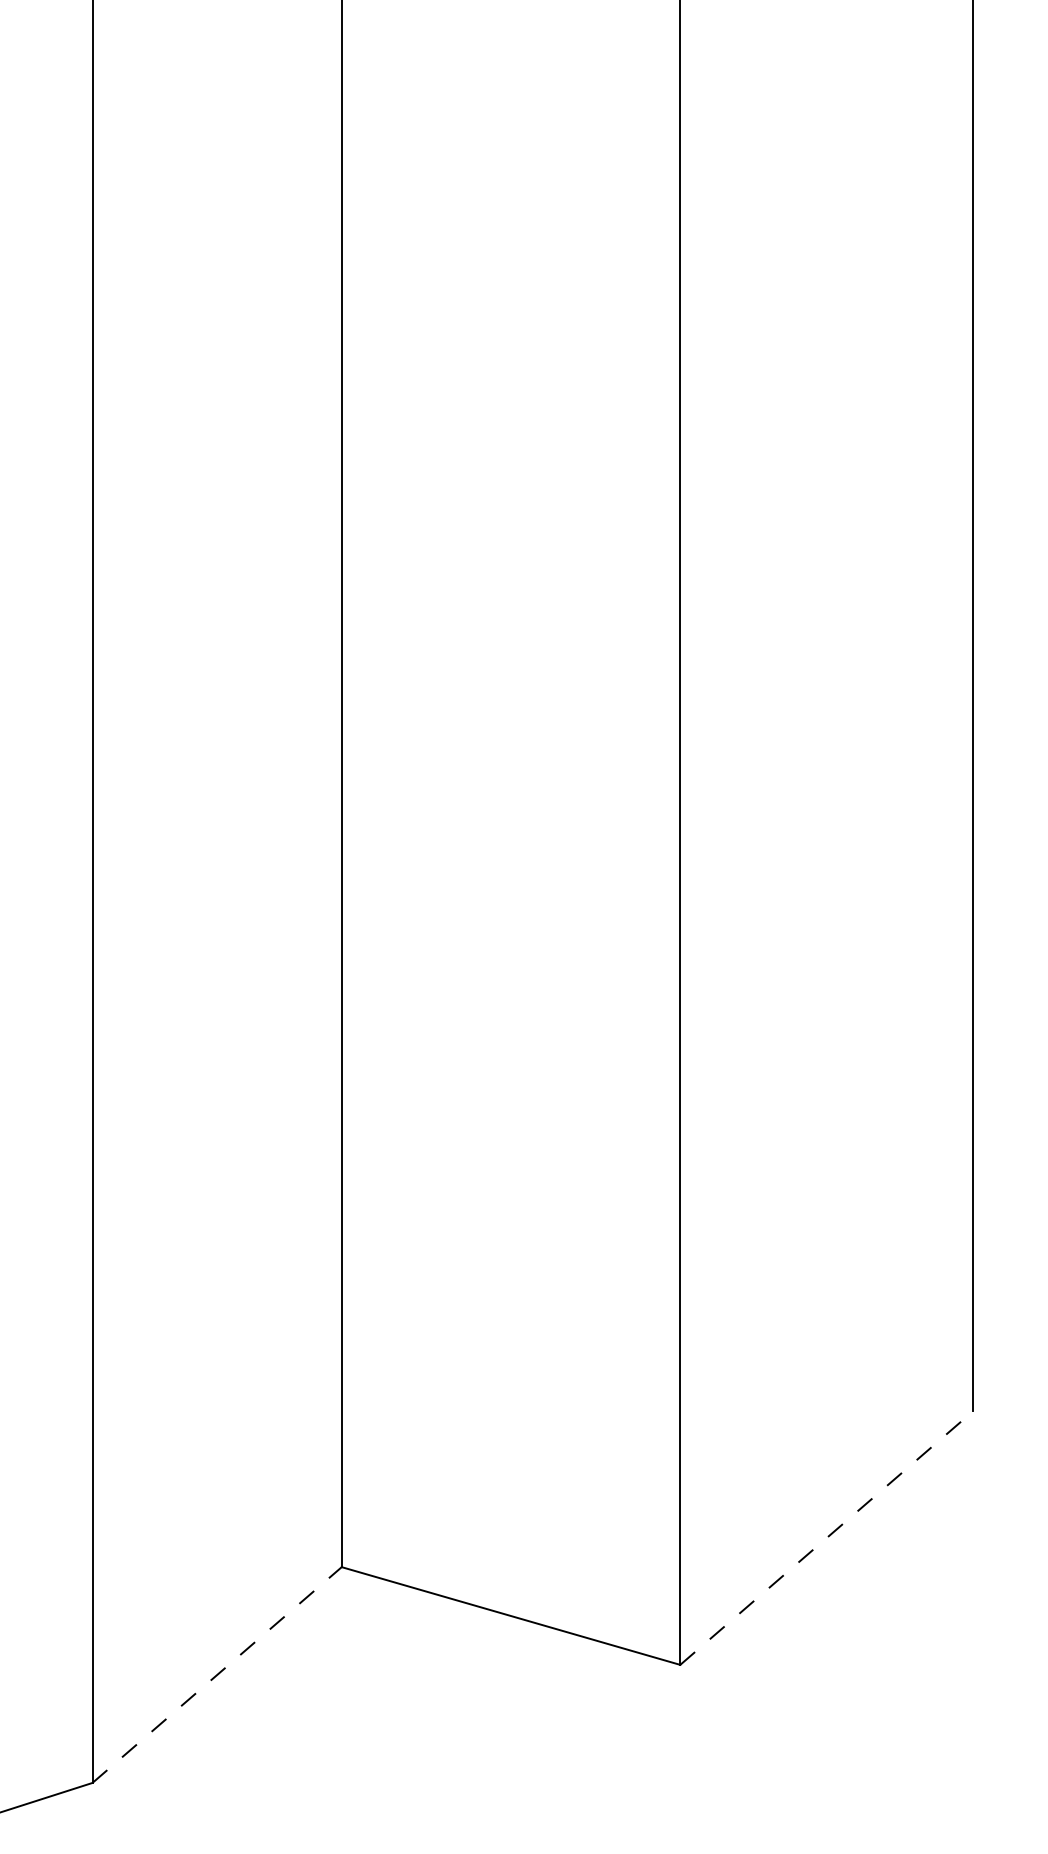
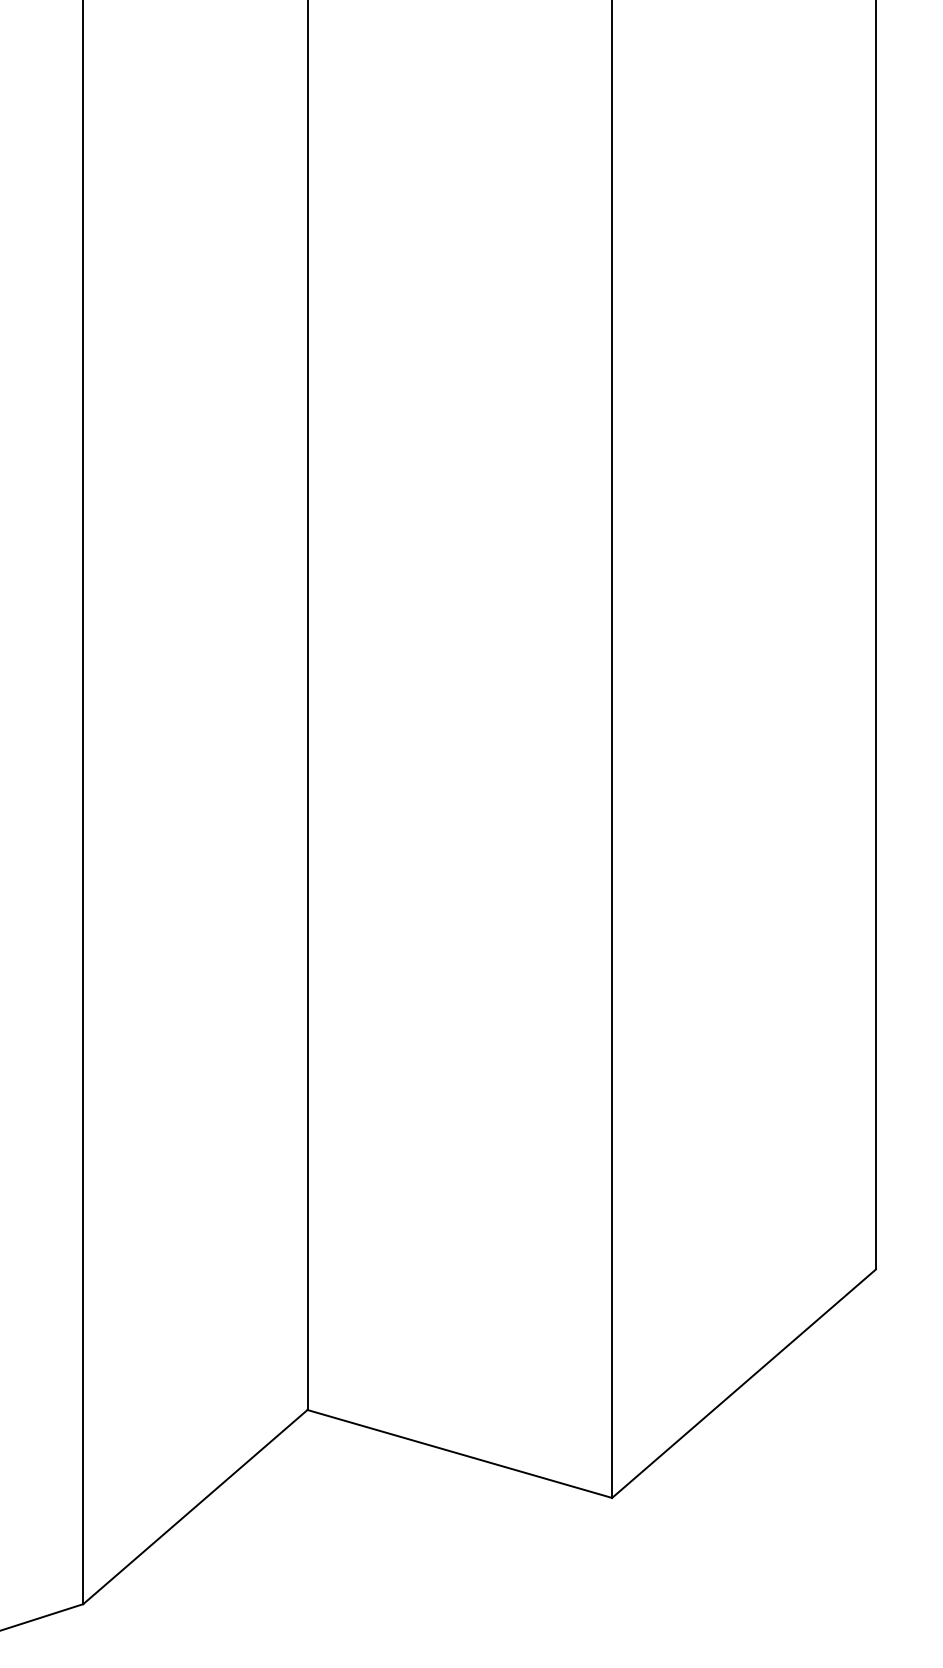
line: (826, 1537) -> (743, 1383), dashed -> solid
line: (217, 1675) -> (195, 1507), dashed -> solid

